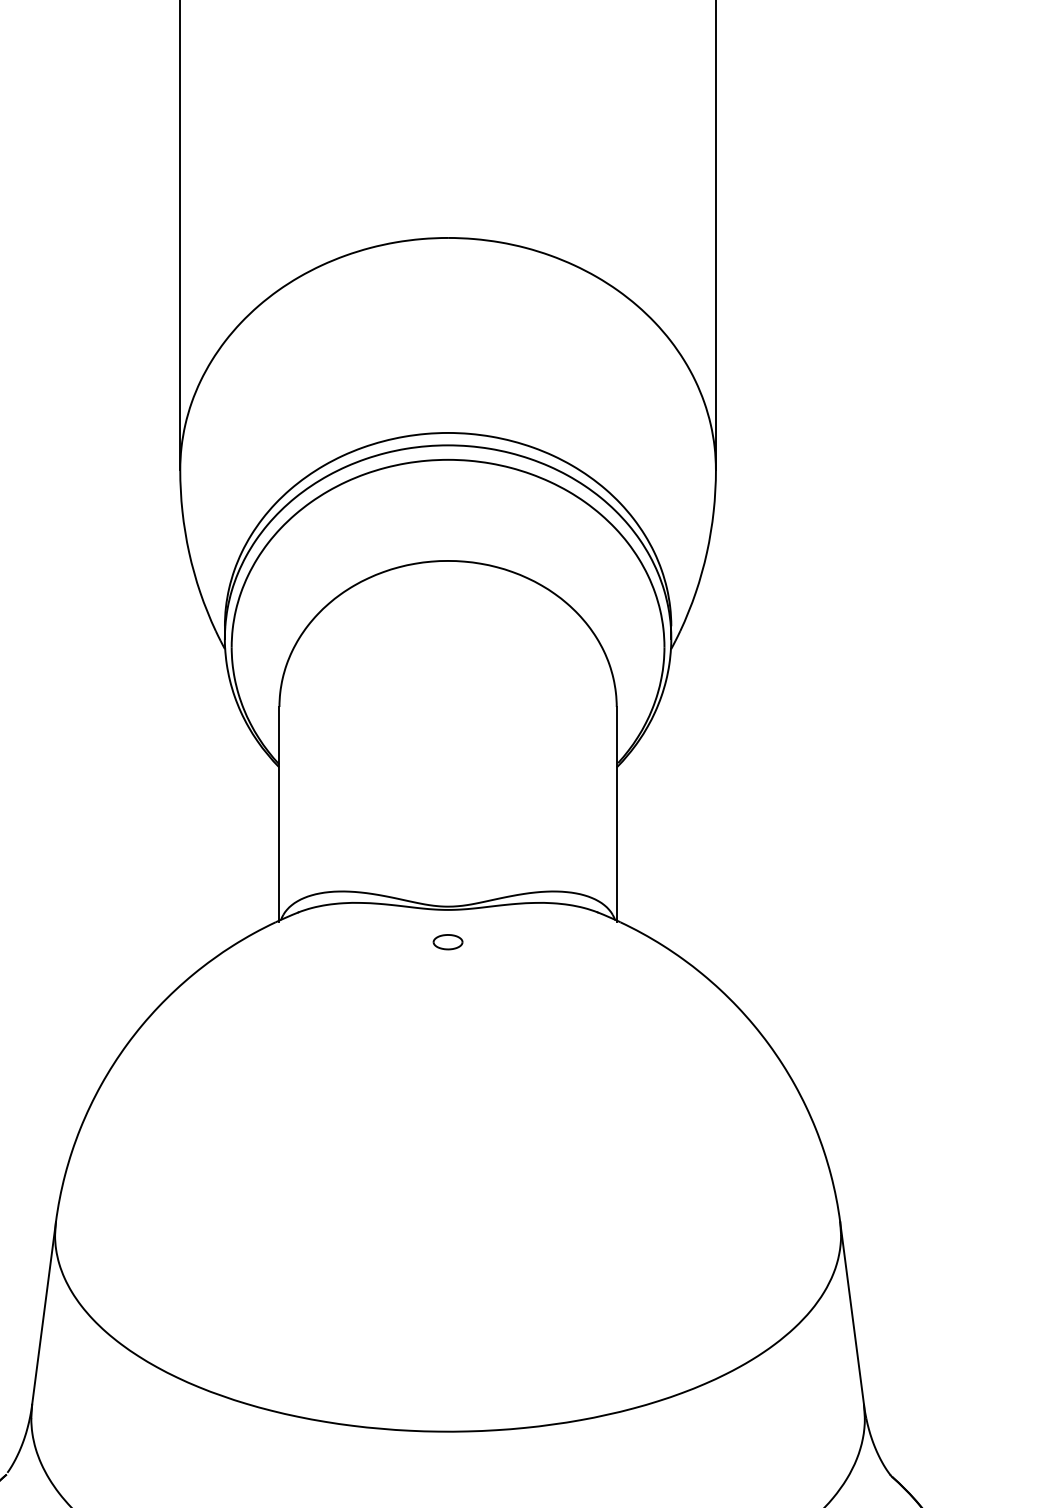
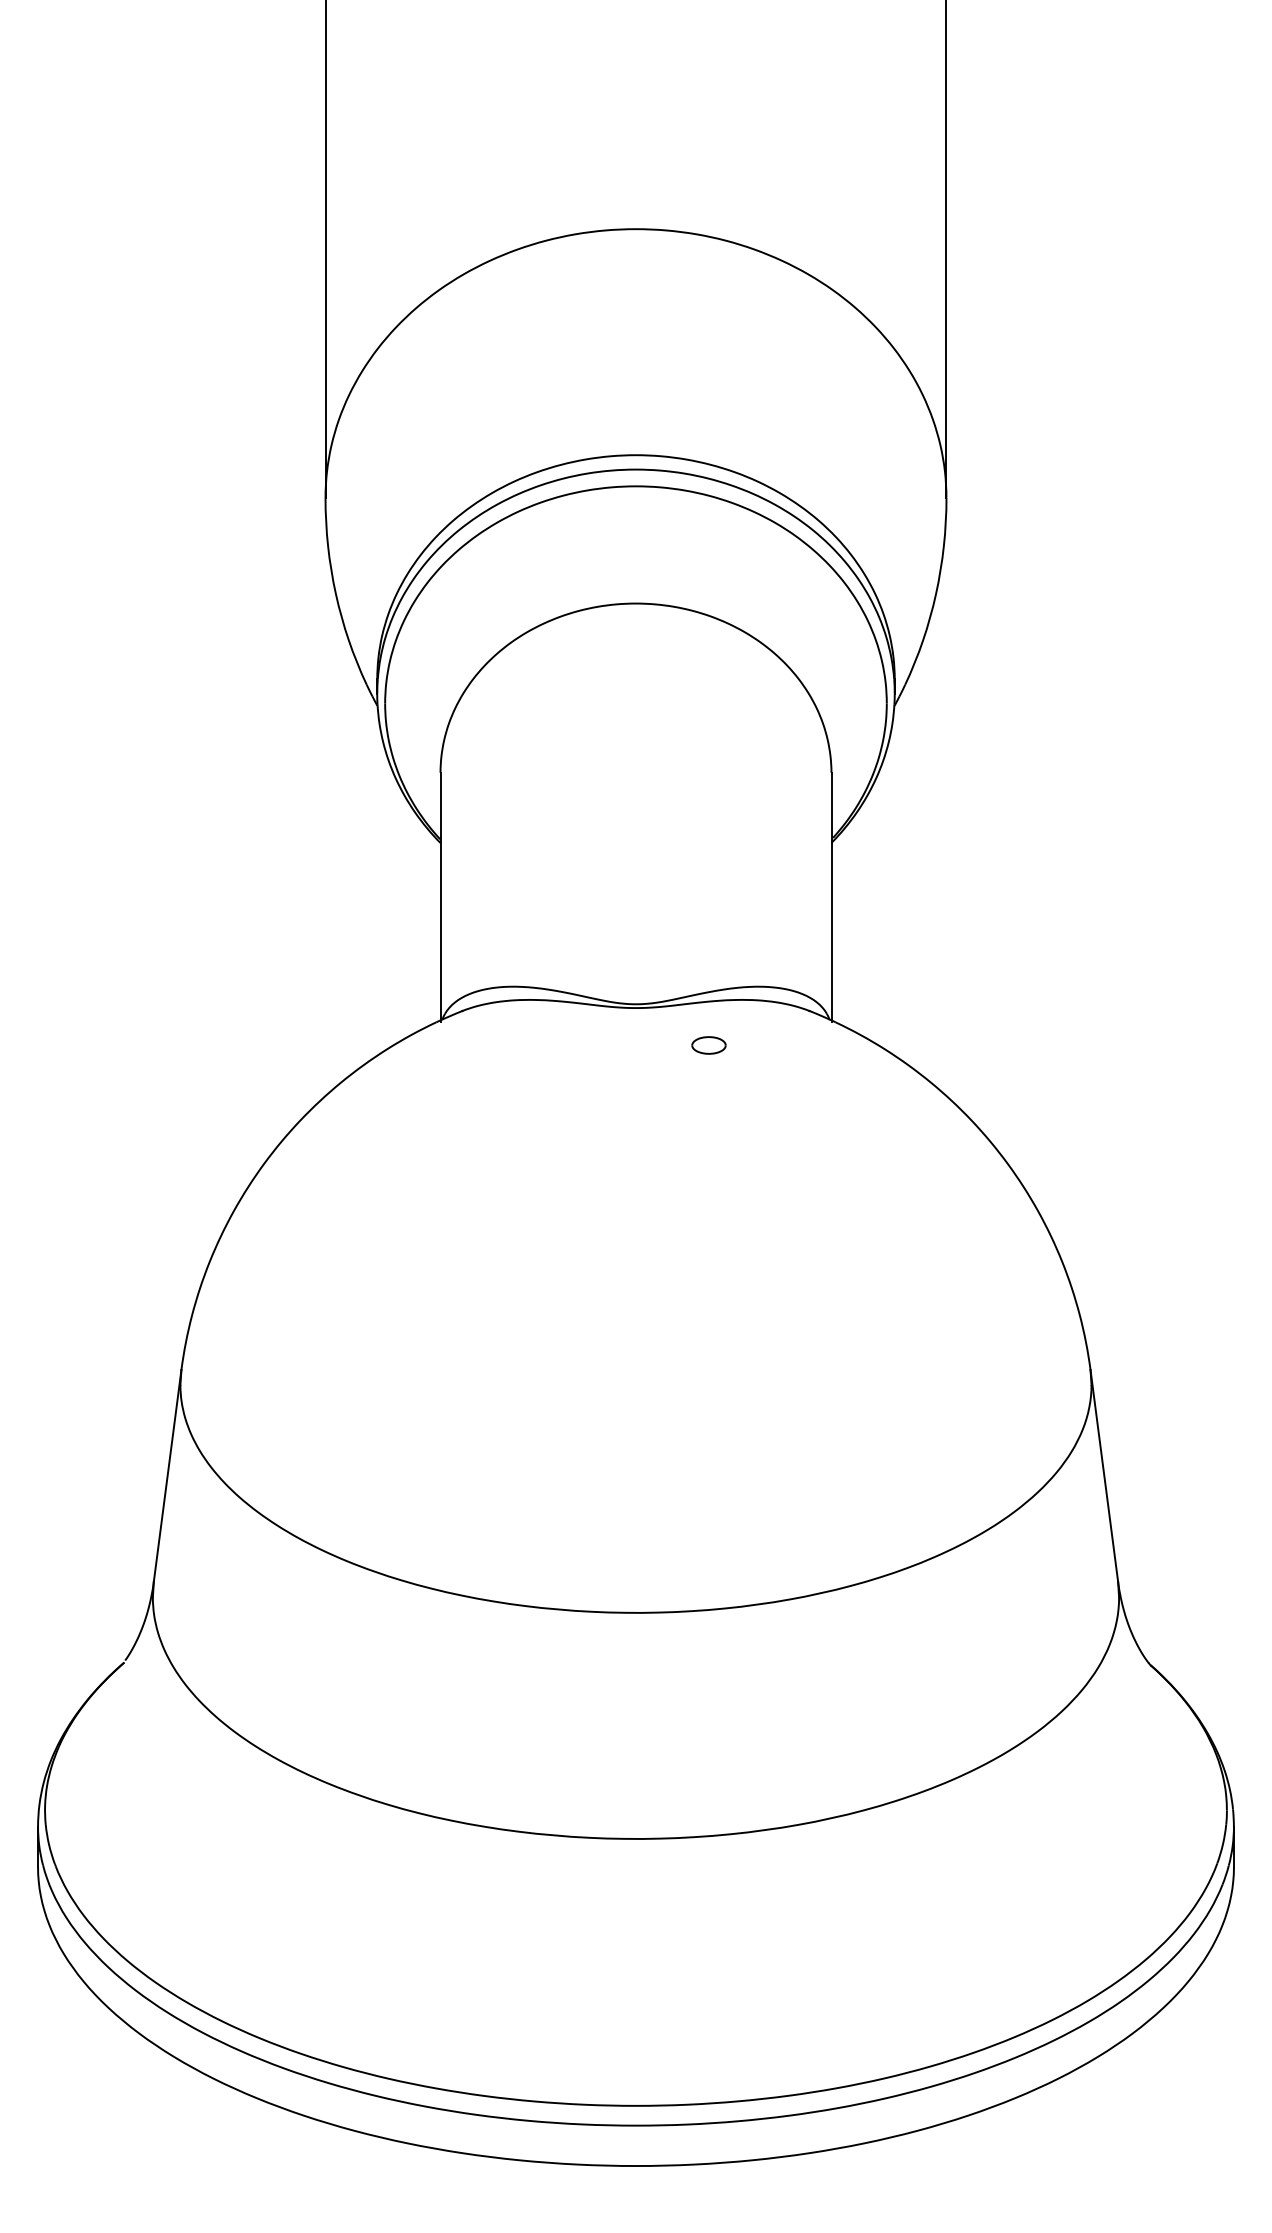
part: (447, 942) -> (708, 1045), moved

